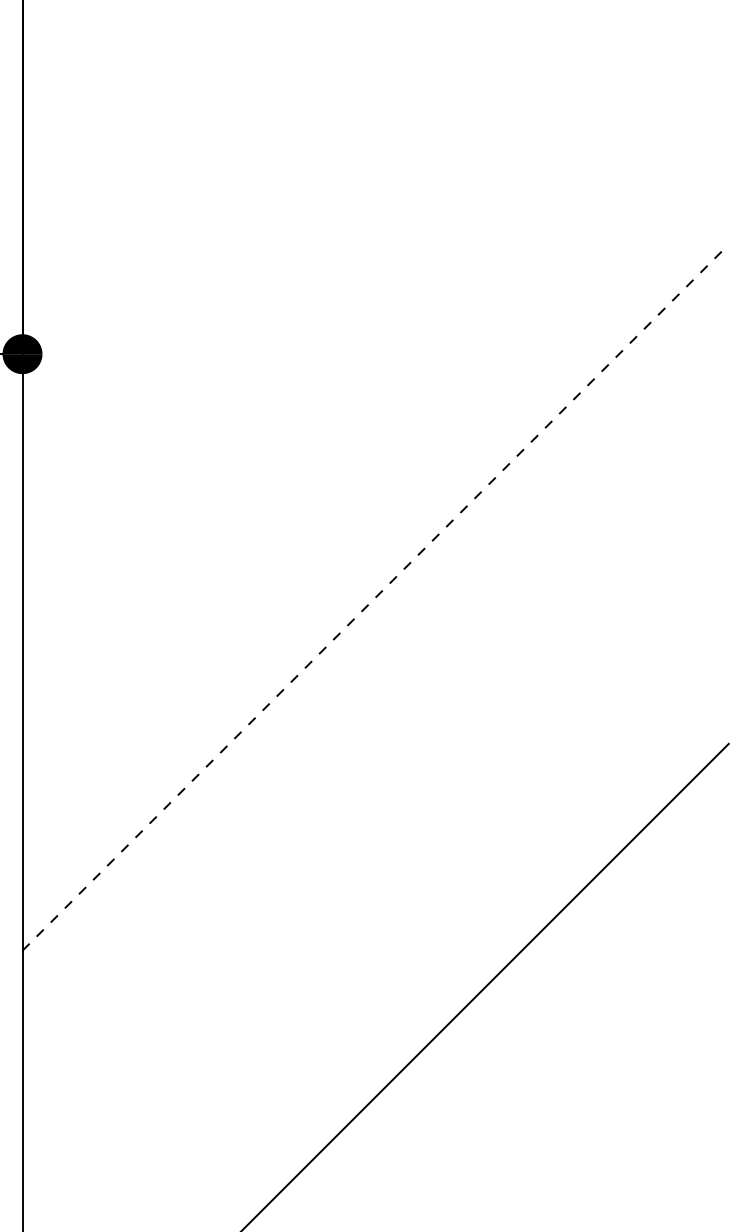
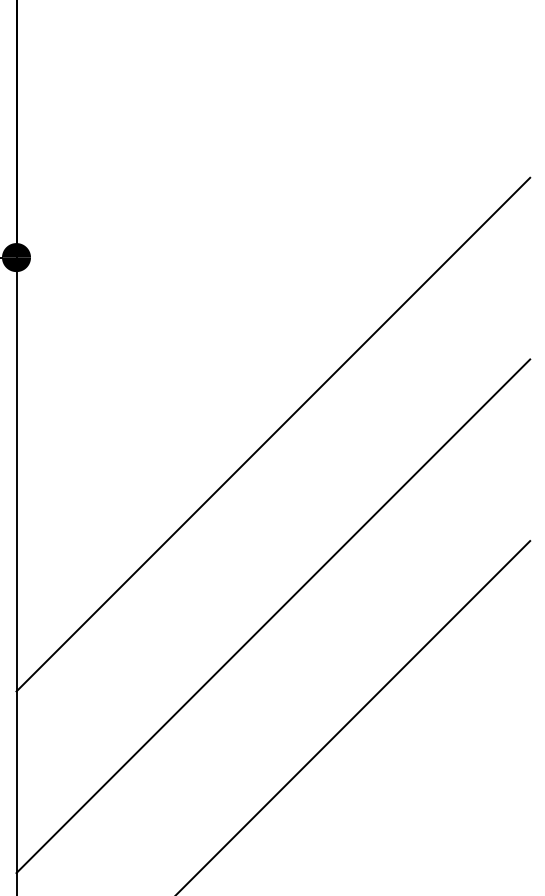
line: (376, 597) -> (273, 434), dashed -> solid
line: (375, 847) -> (273, 616), added

